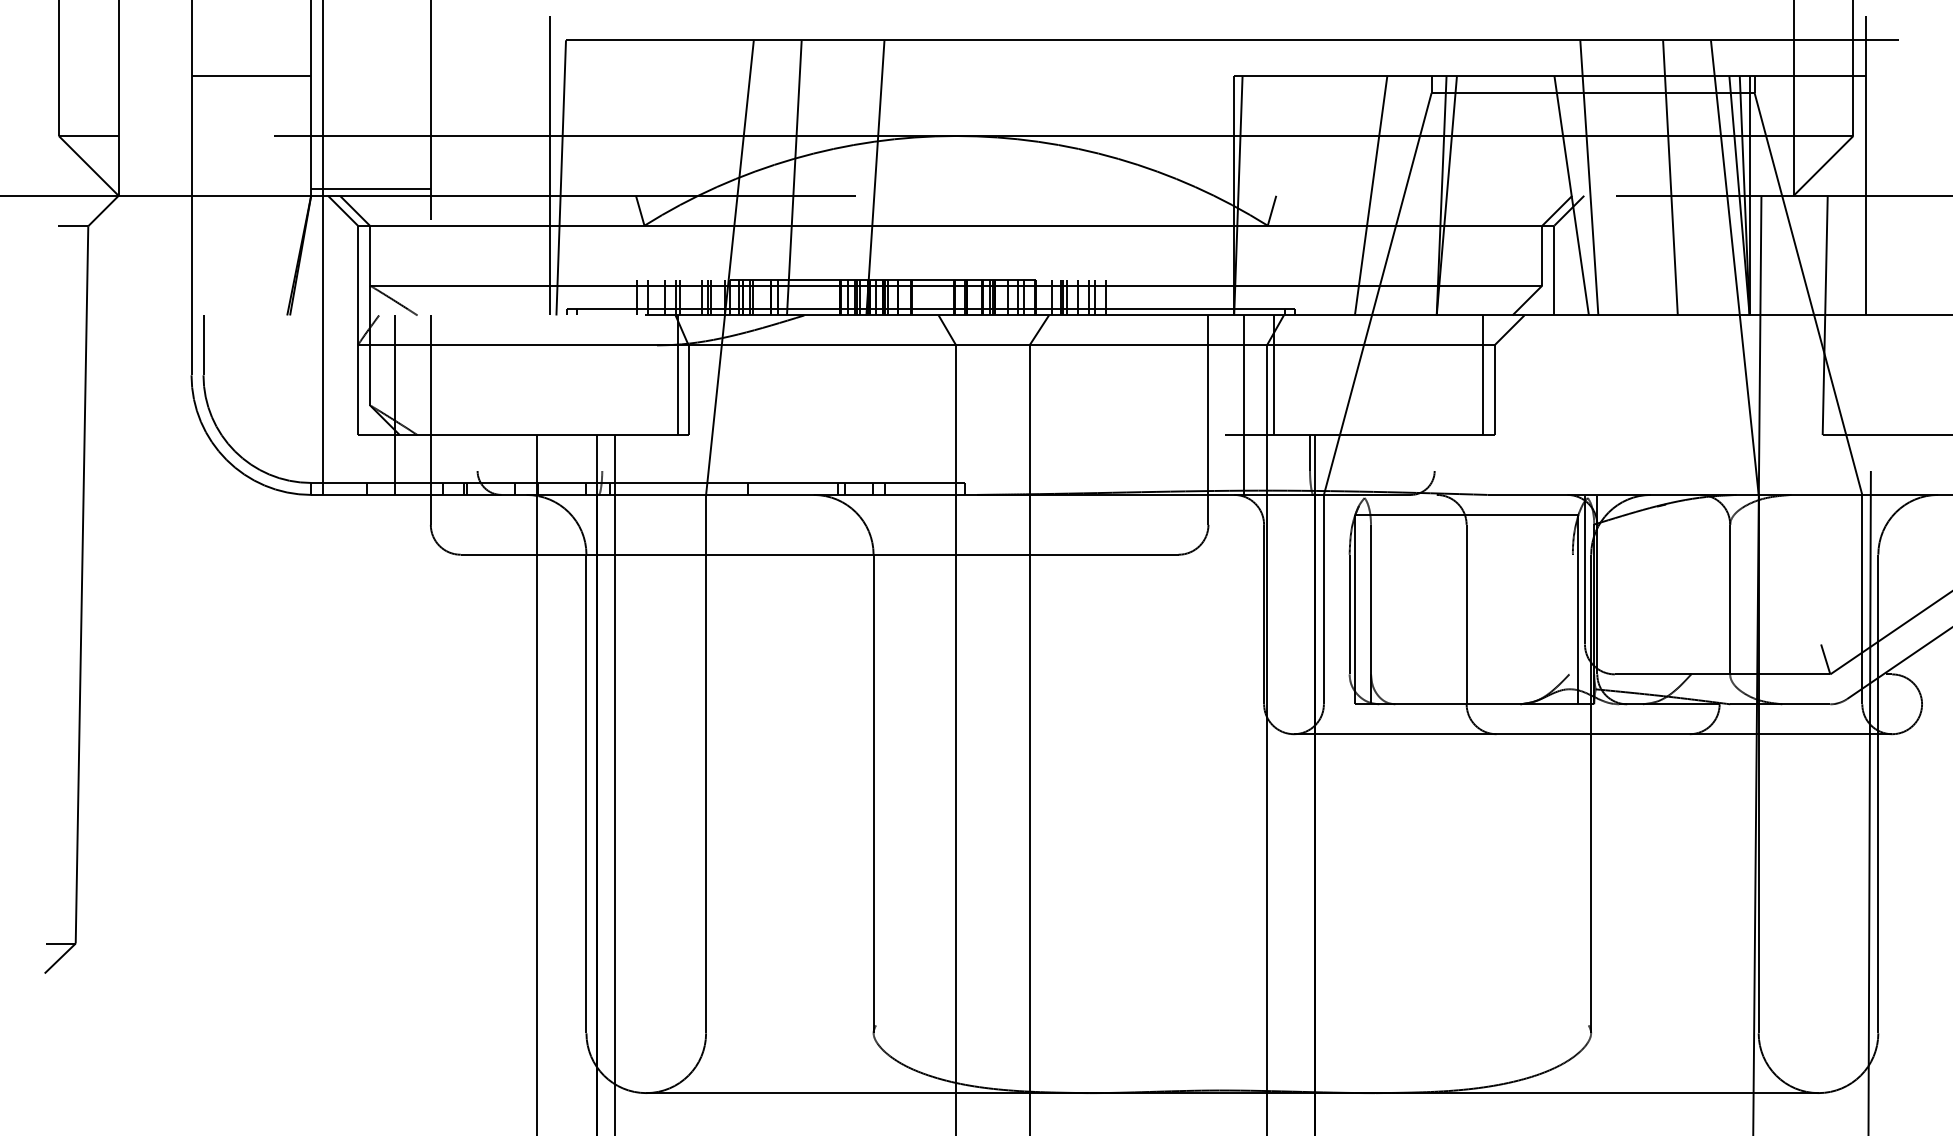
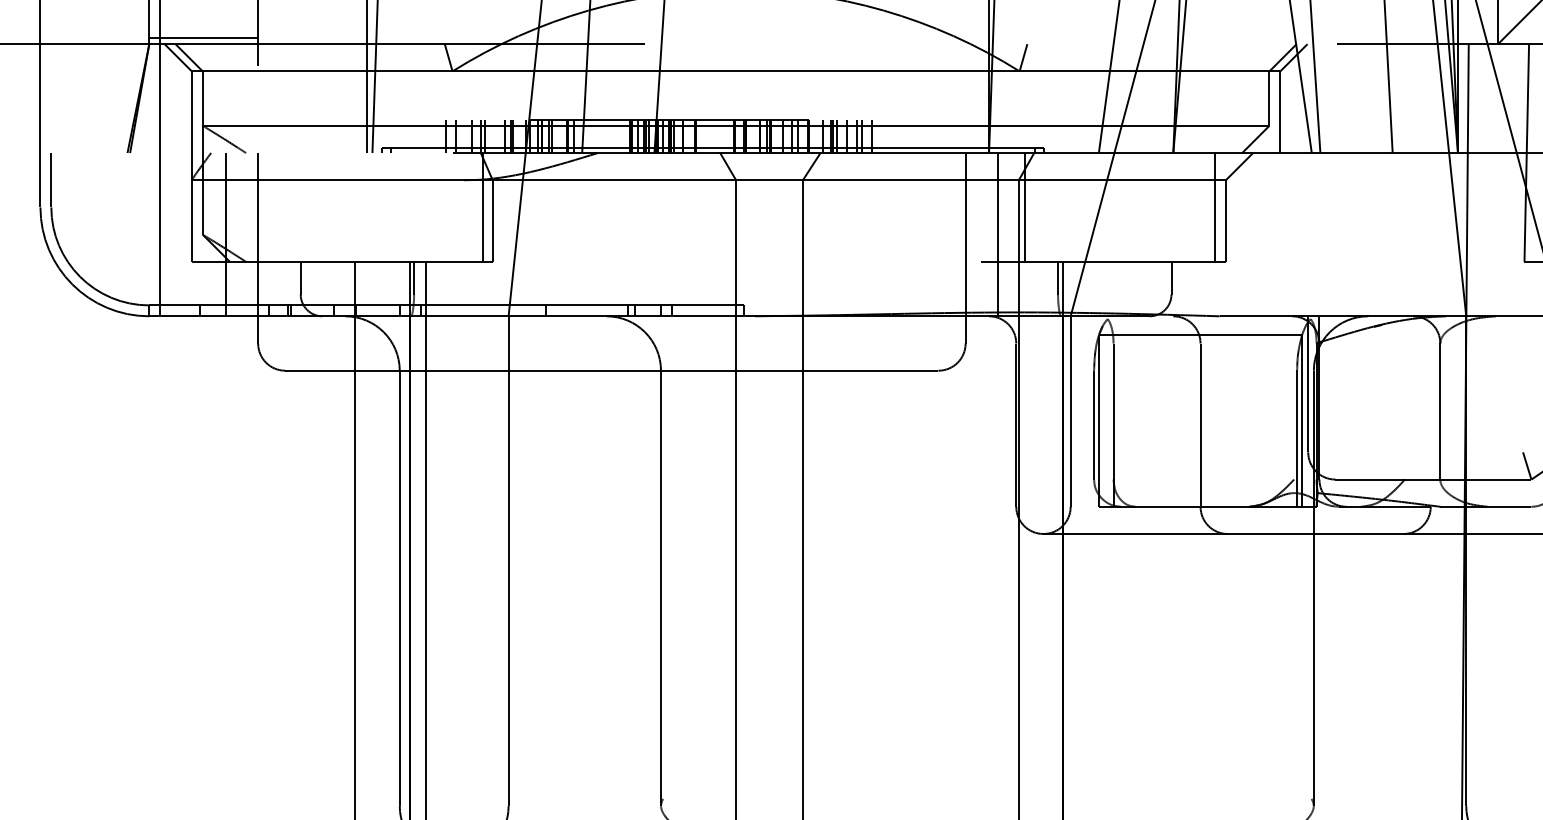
line: (477, 453) -> (300, 278), added
line: (602, 453) -> (414, 278), added
line: (1434, 453) -> (1171, 278), added
line: (1572, 629) -> (1296, 438), added

